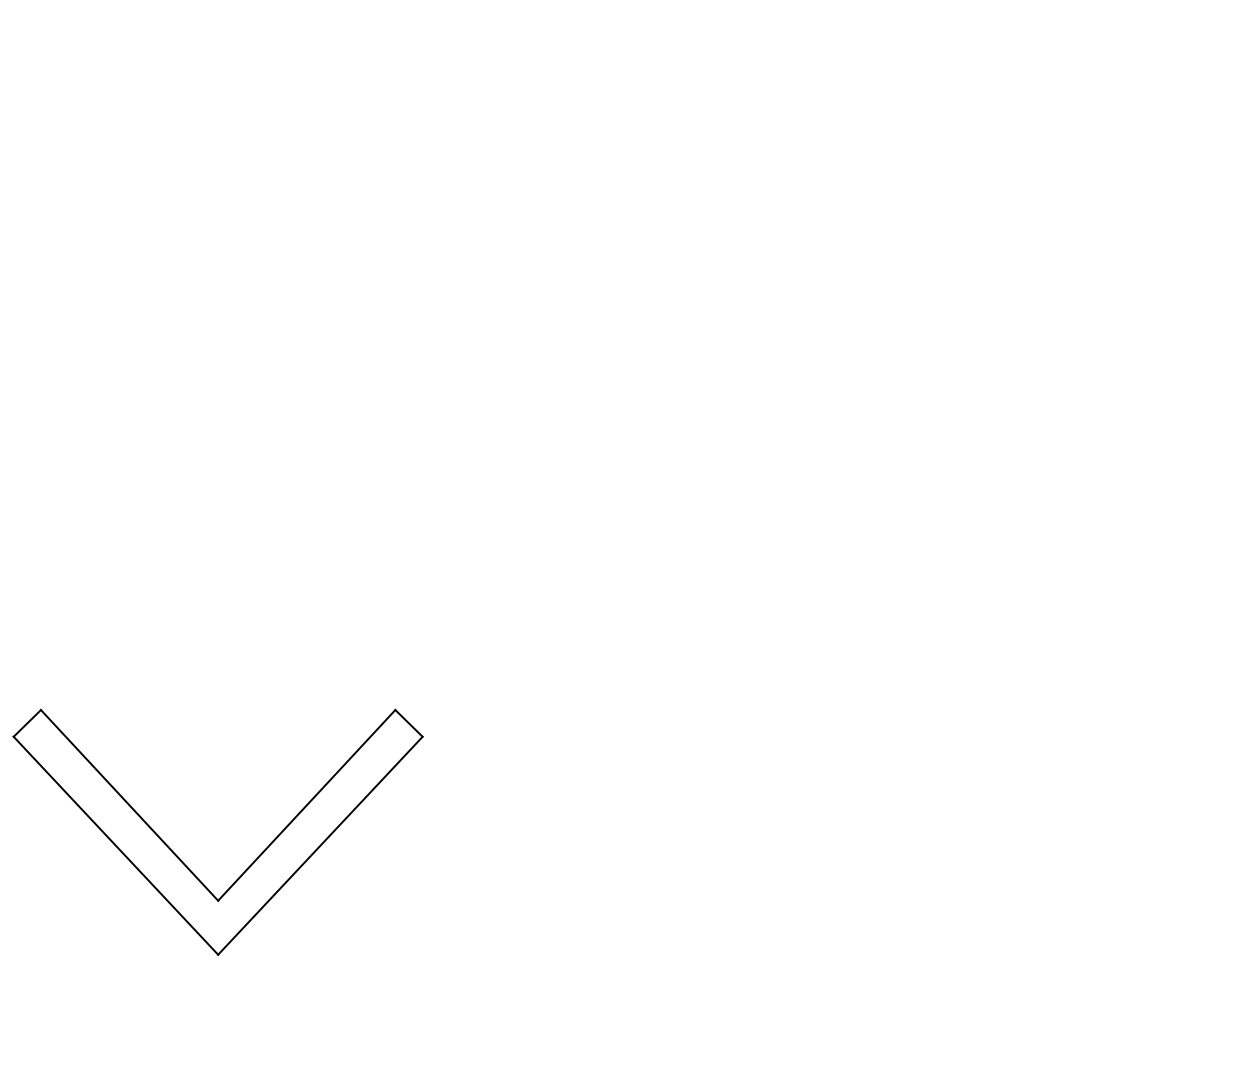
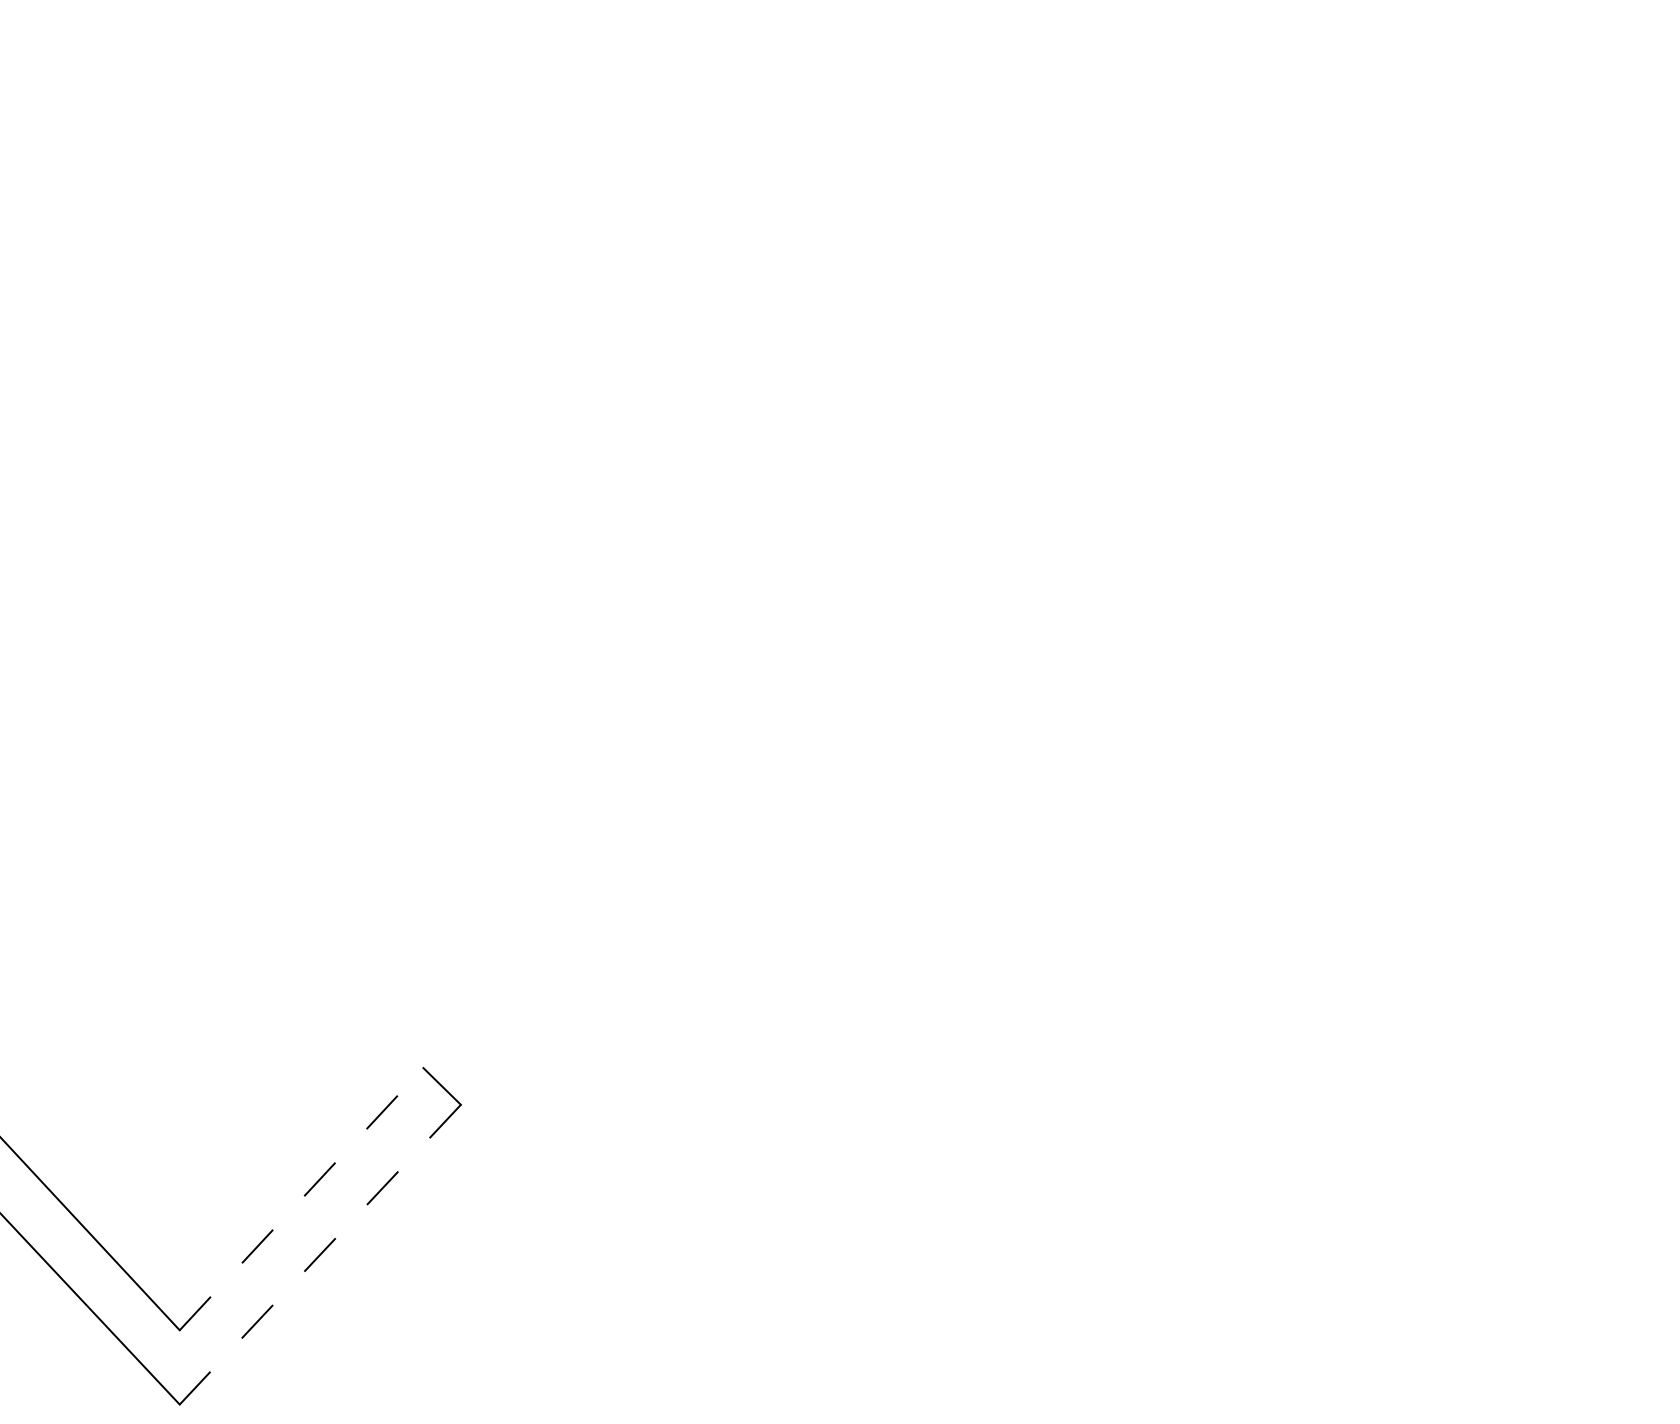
line: (307, 805) -> (302, 1199), solid -> dashed
line: (320, 846) -> (320, 1255), solid -> dashed

